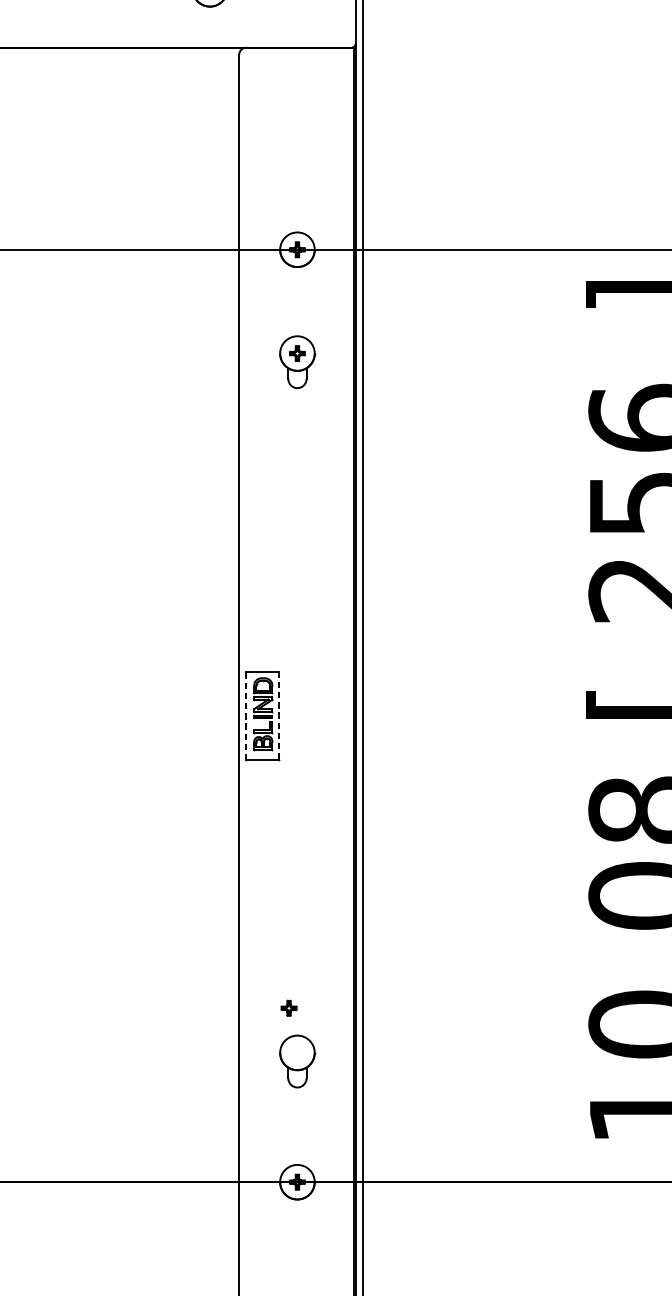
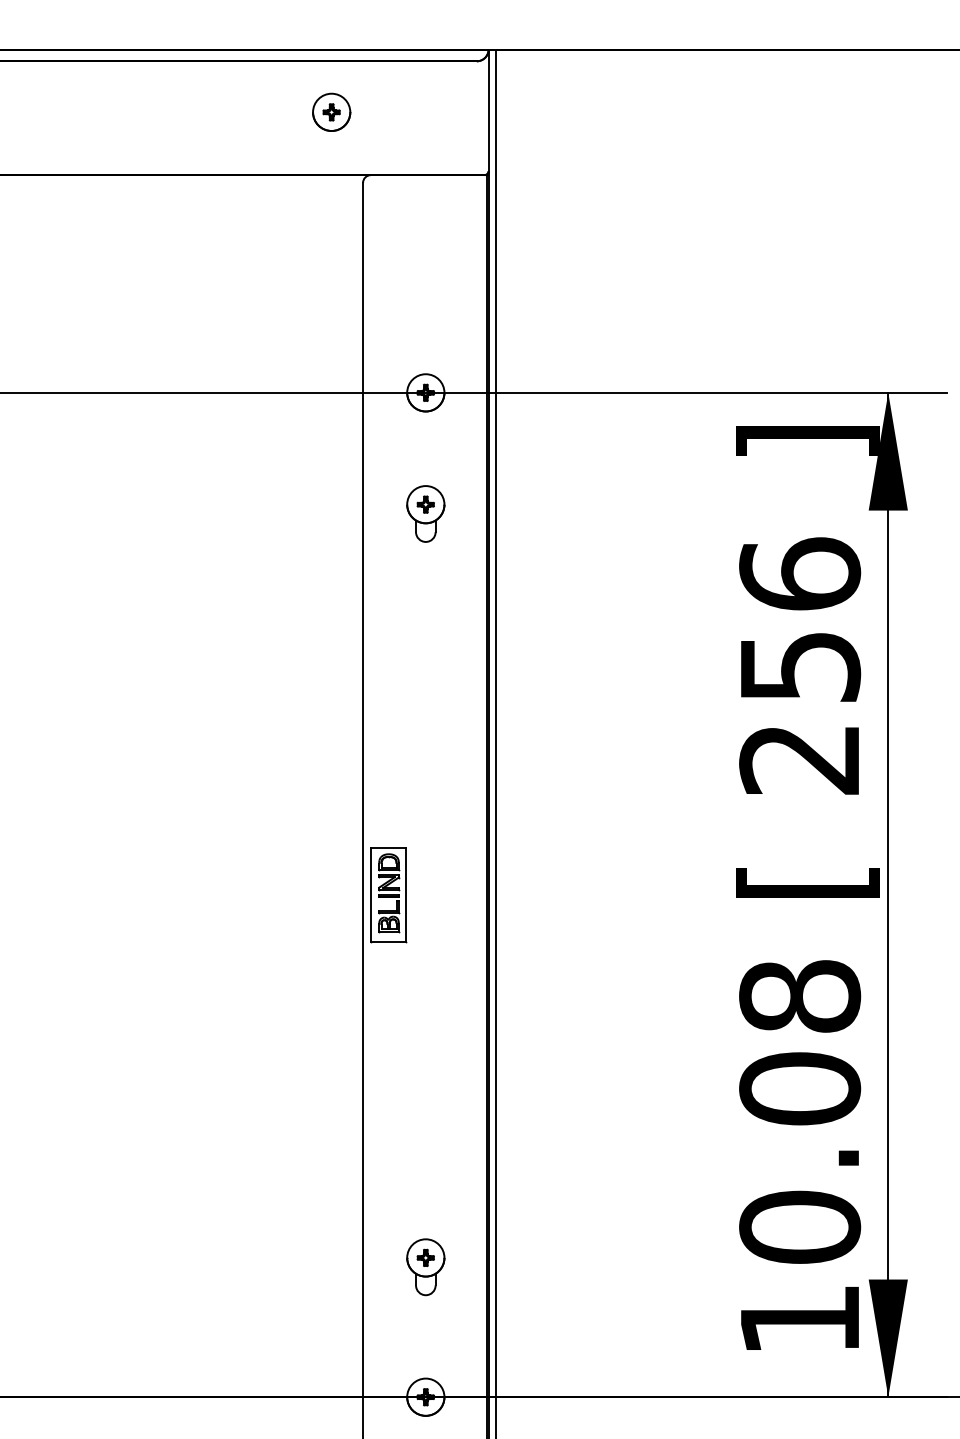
line: (279, 715) -> (406, 894), dashed -> solid
line: (246, 716) -> (370, 895), dashed -> solid
part: (288, 1007) -> (425, 1257), moved

